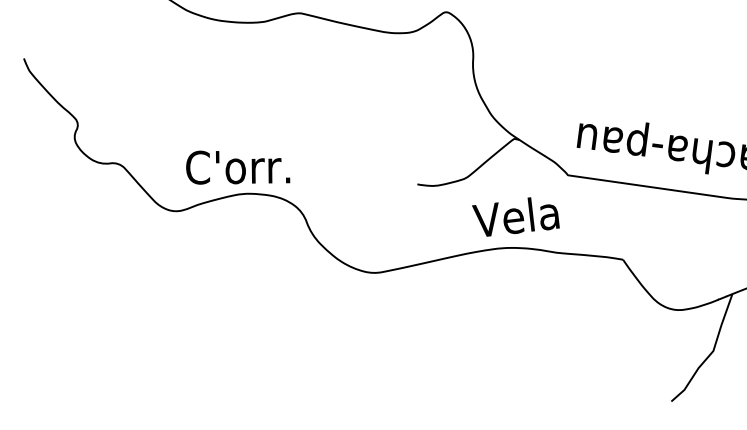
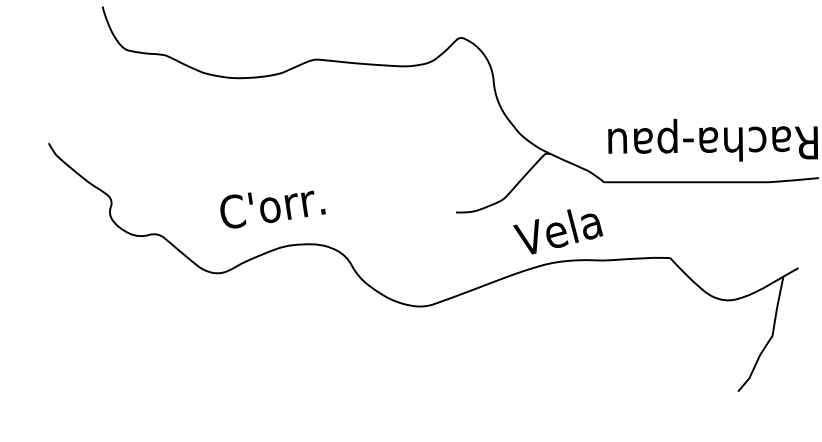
text: (237, 171) -> (272, 209), moved

